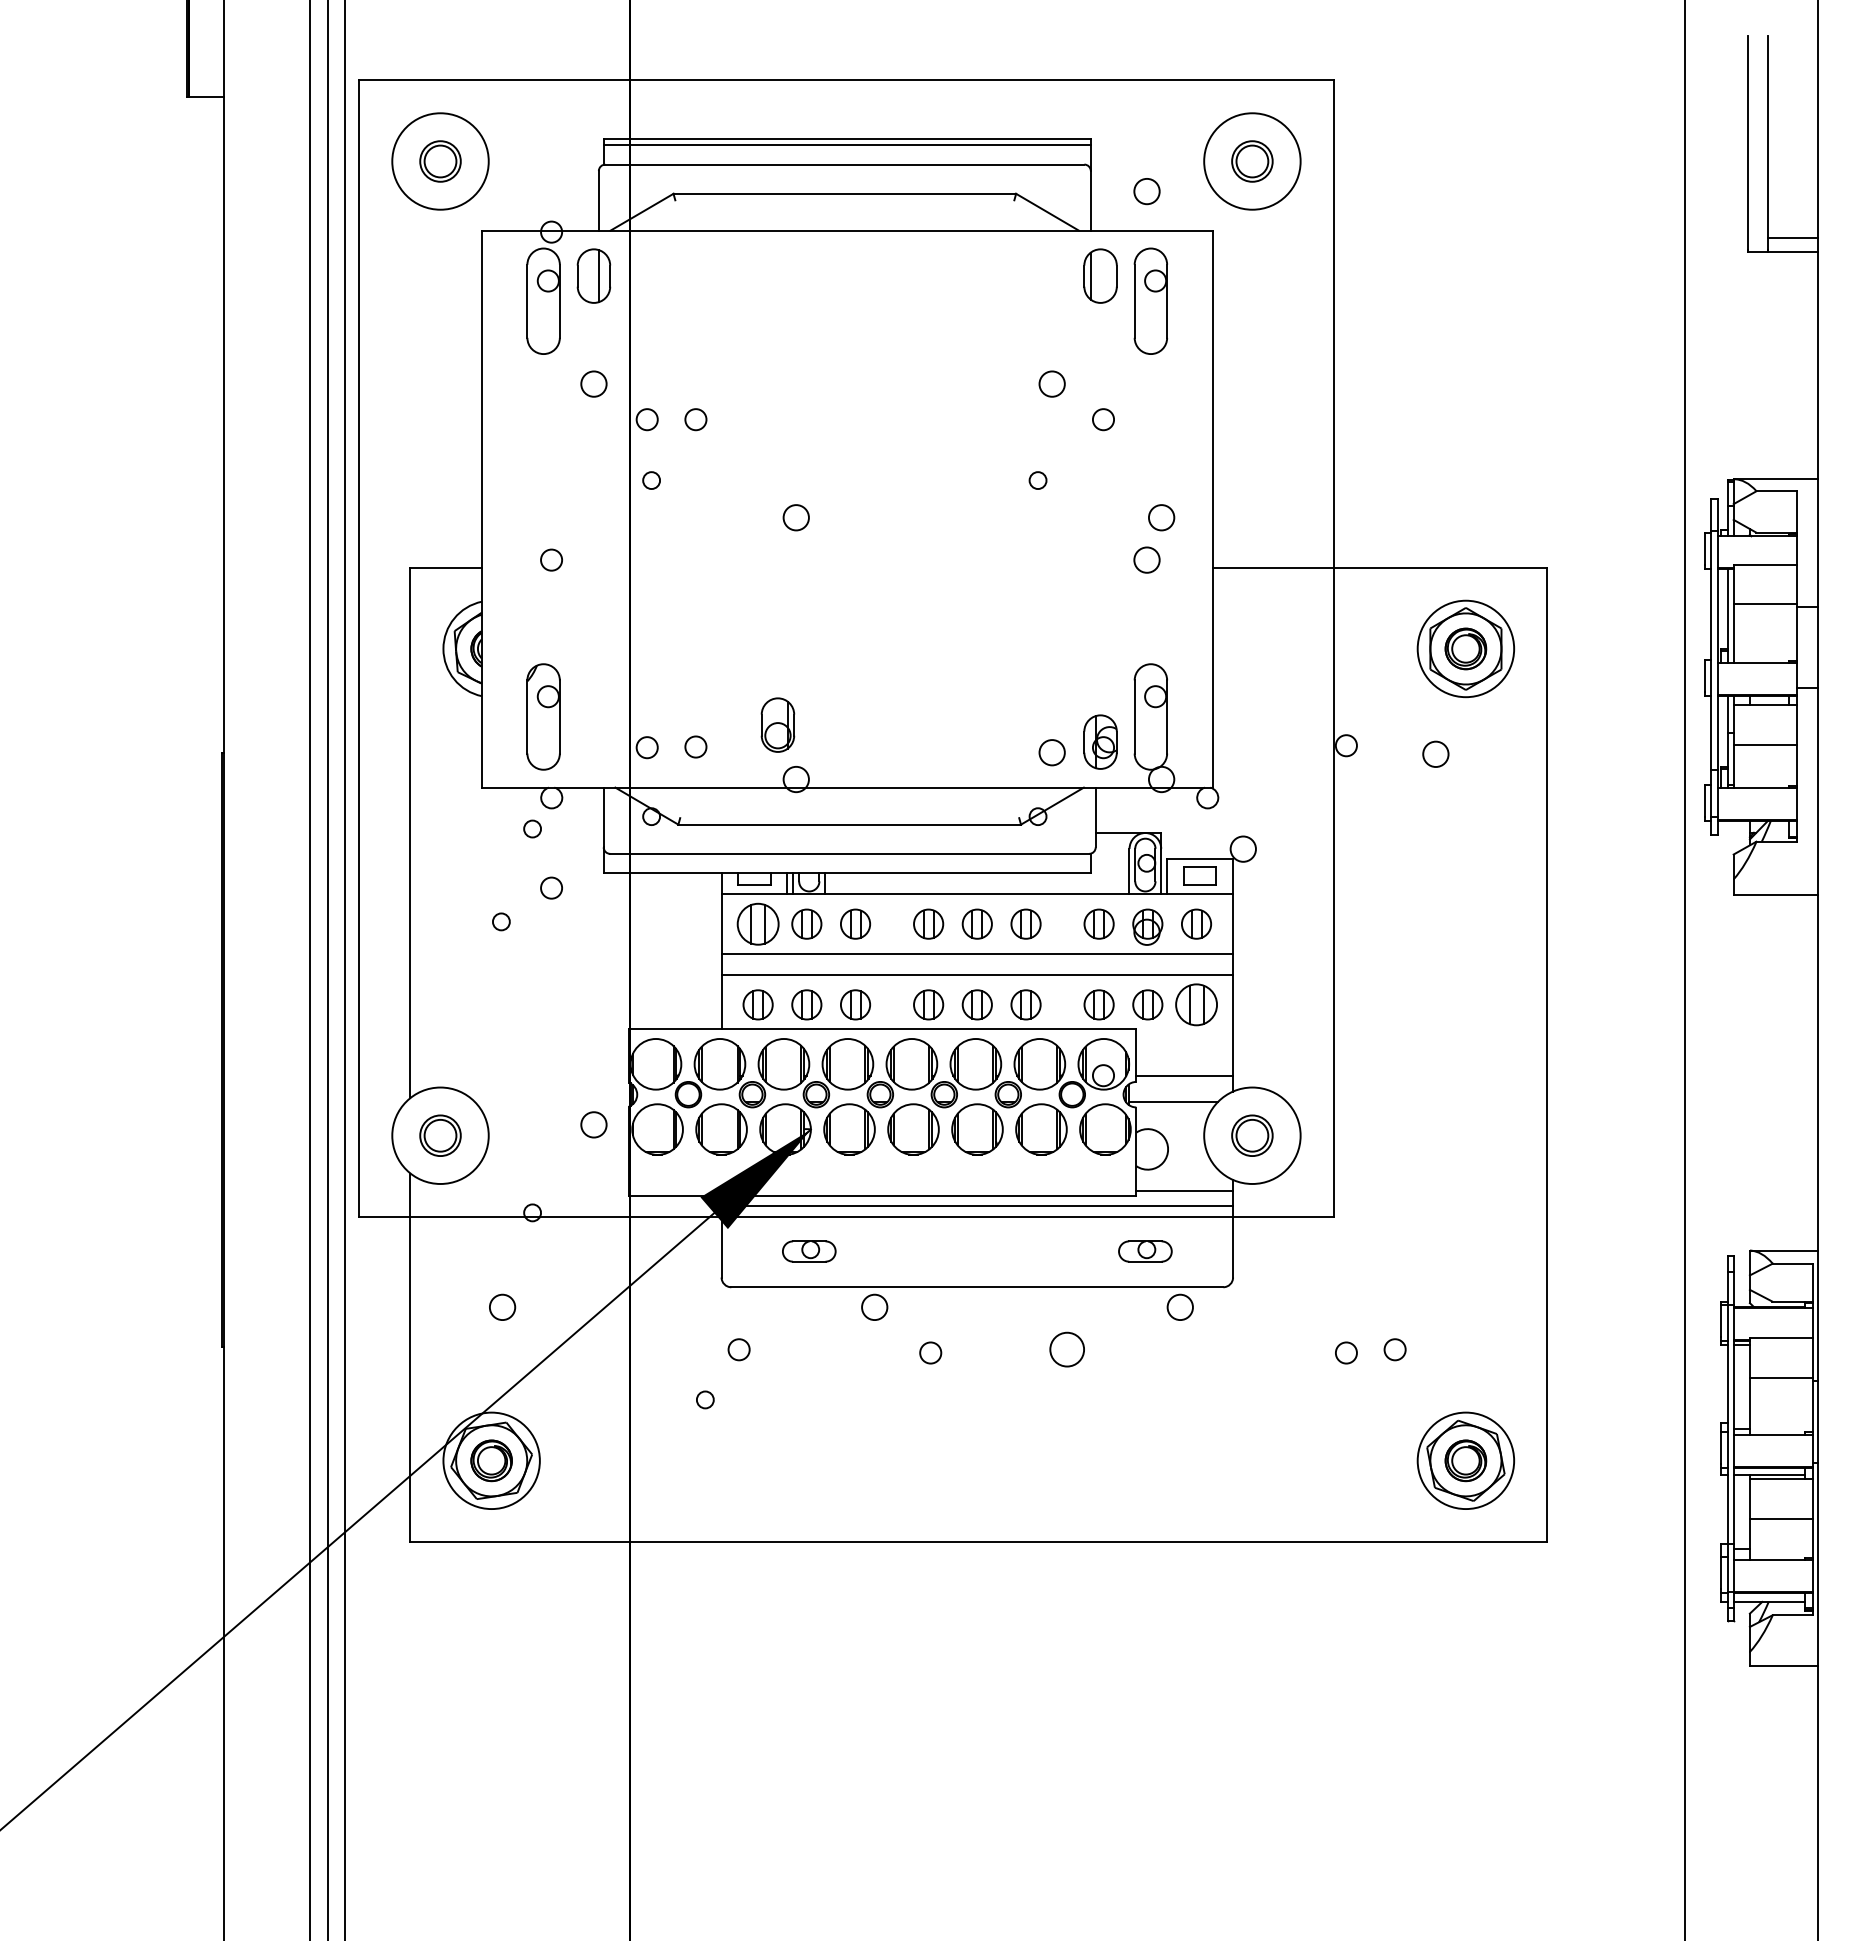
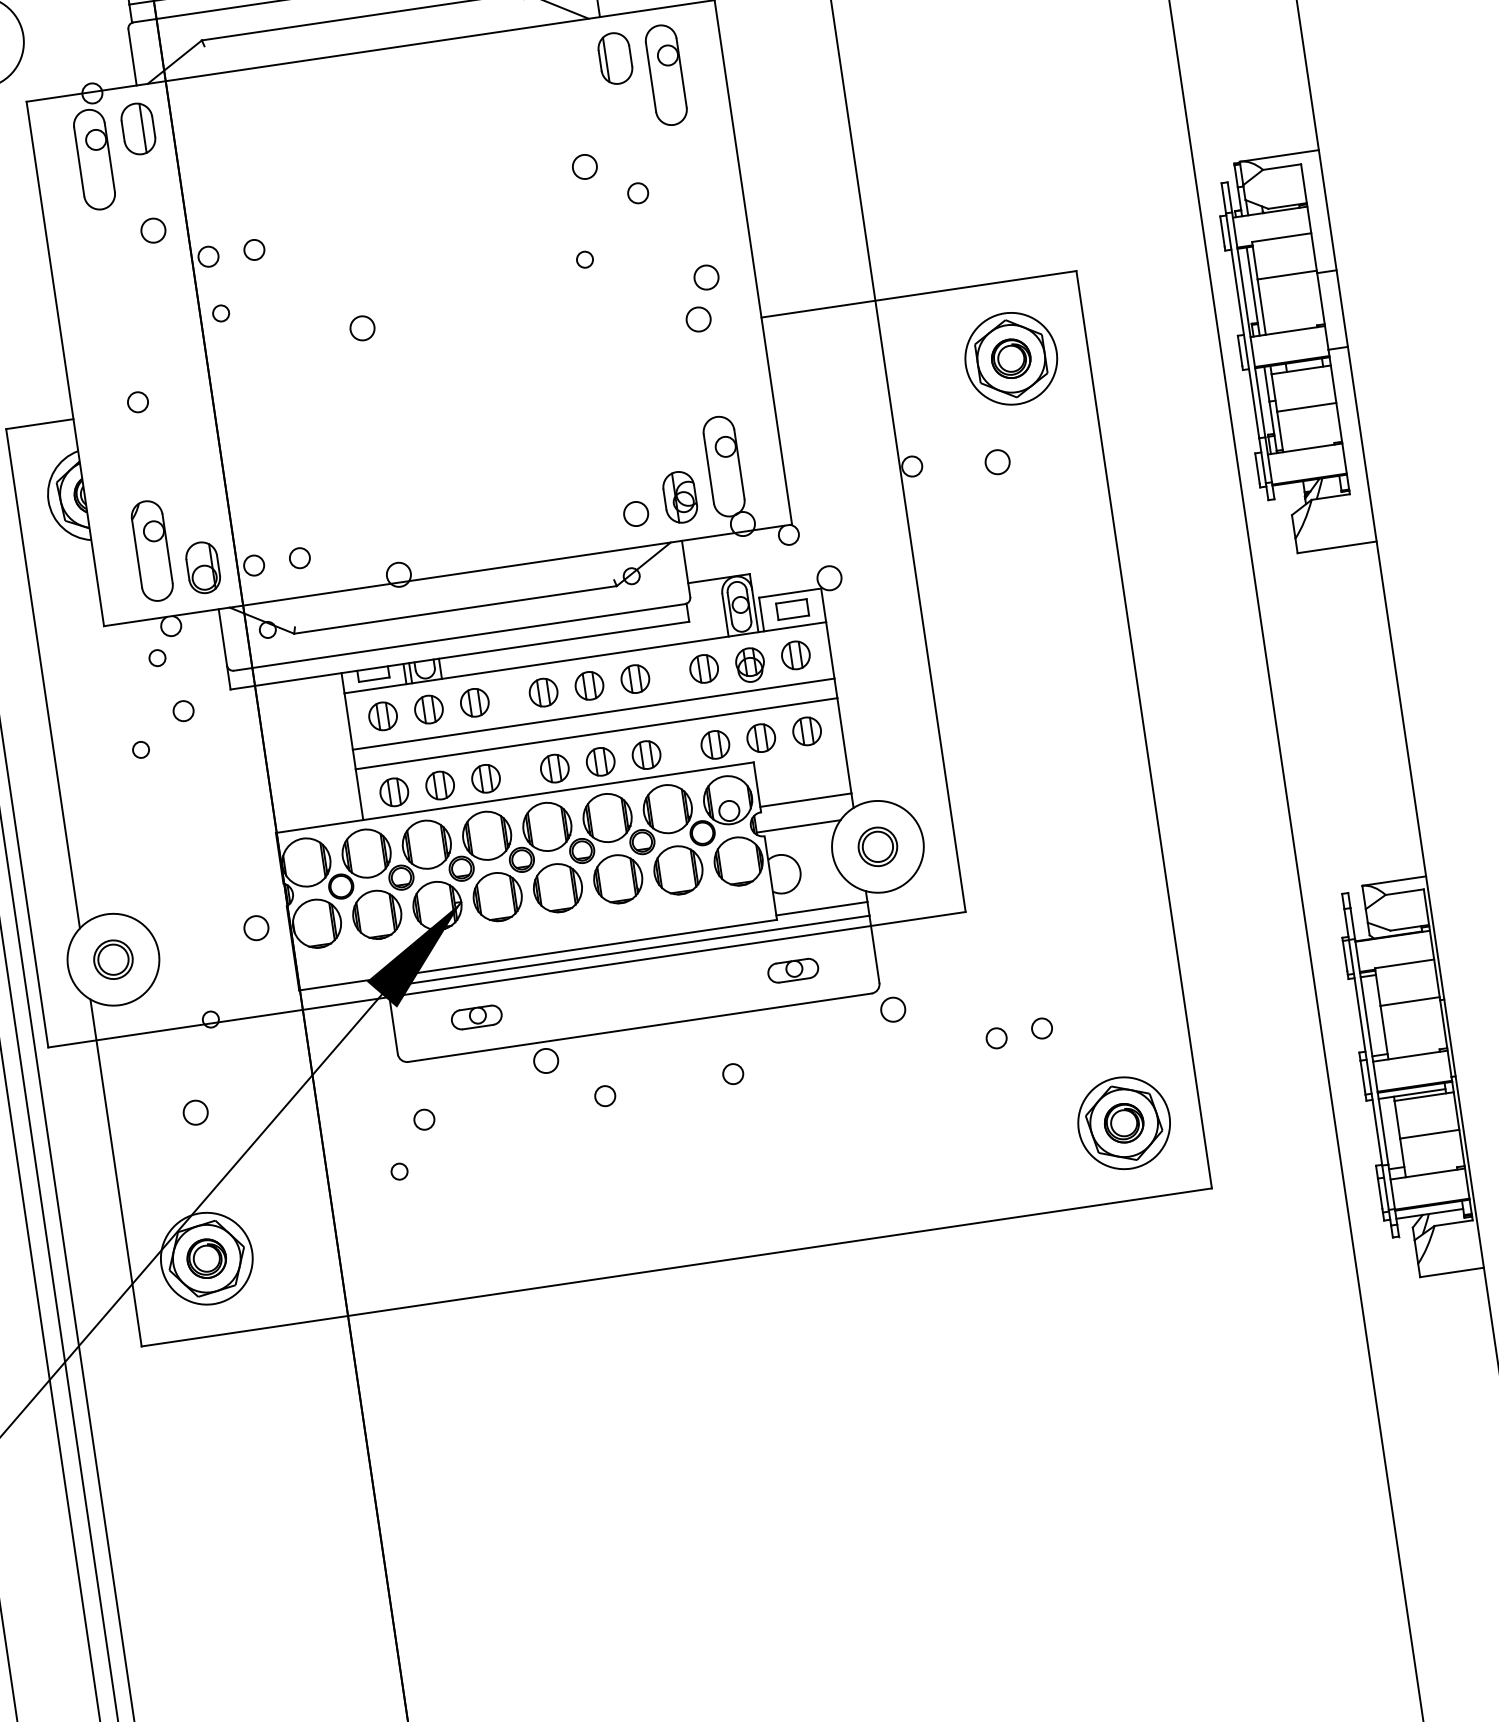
part: (777, 724) -> (202, 567), moved
part: (757, 923) -> (382, 715), size x0.71
part: (1196, 1004) -> (807, 731), size x0.71
circle: (1179, 1306) -> (892, 1008), moved
circle: (1066, 1349) -> (732, 1073), size x0.62

